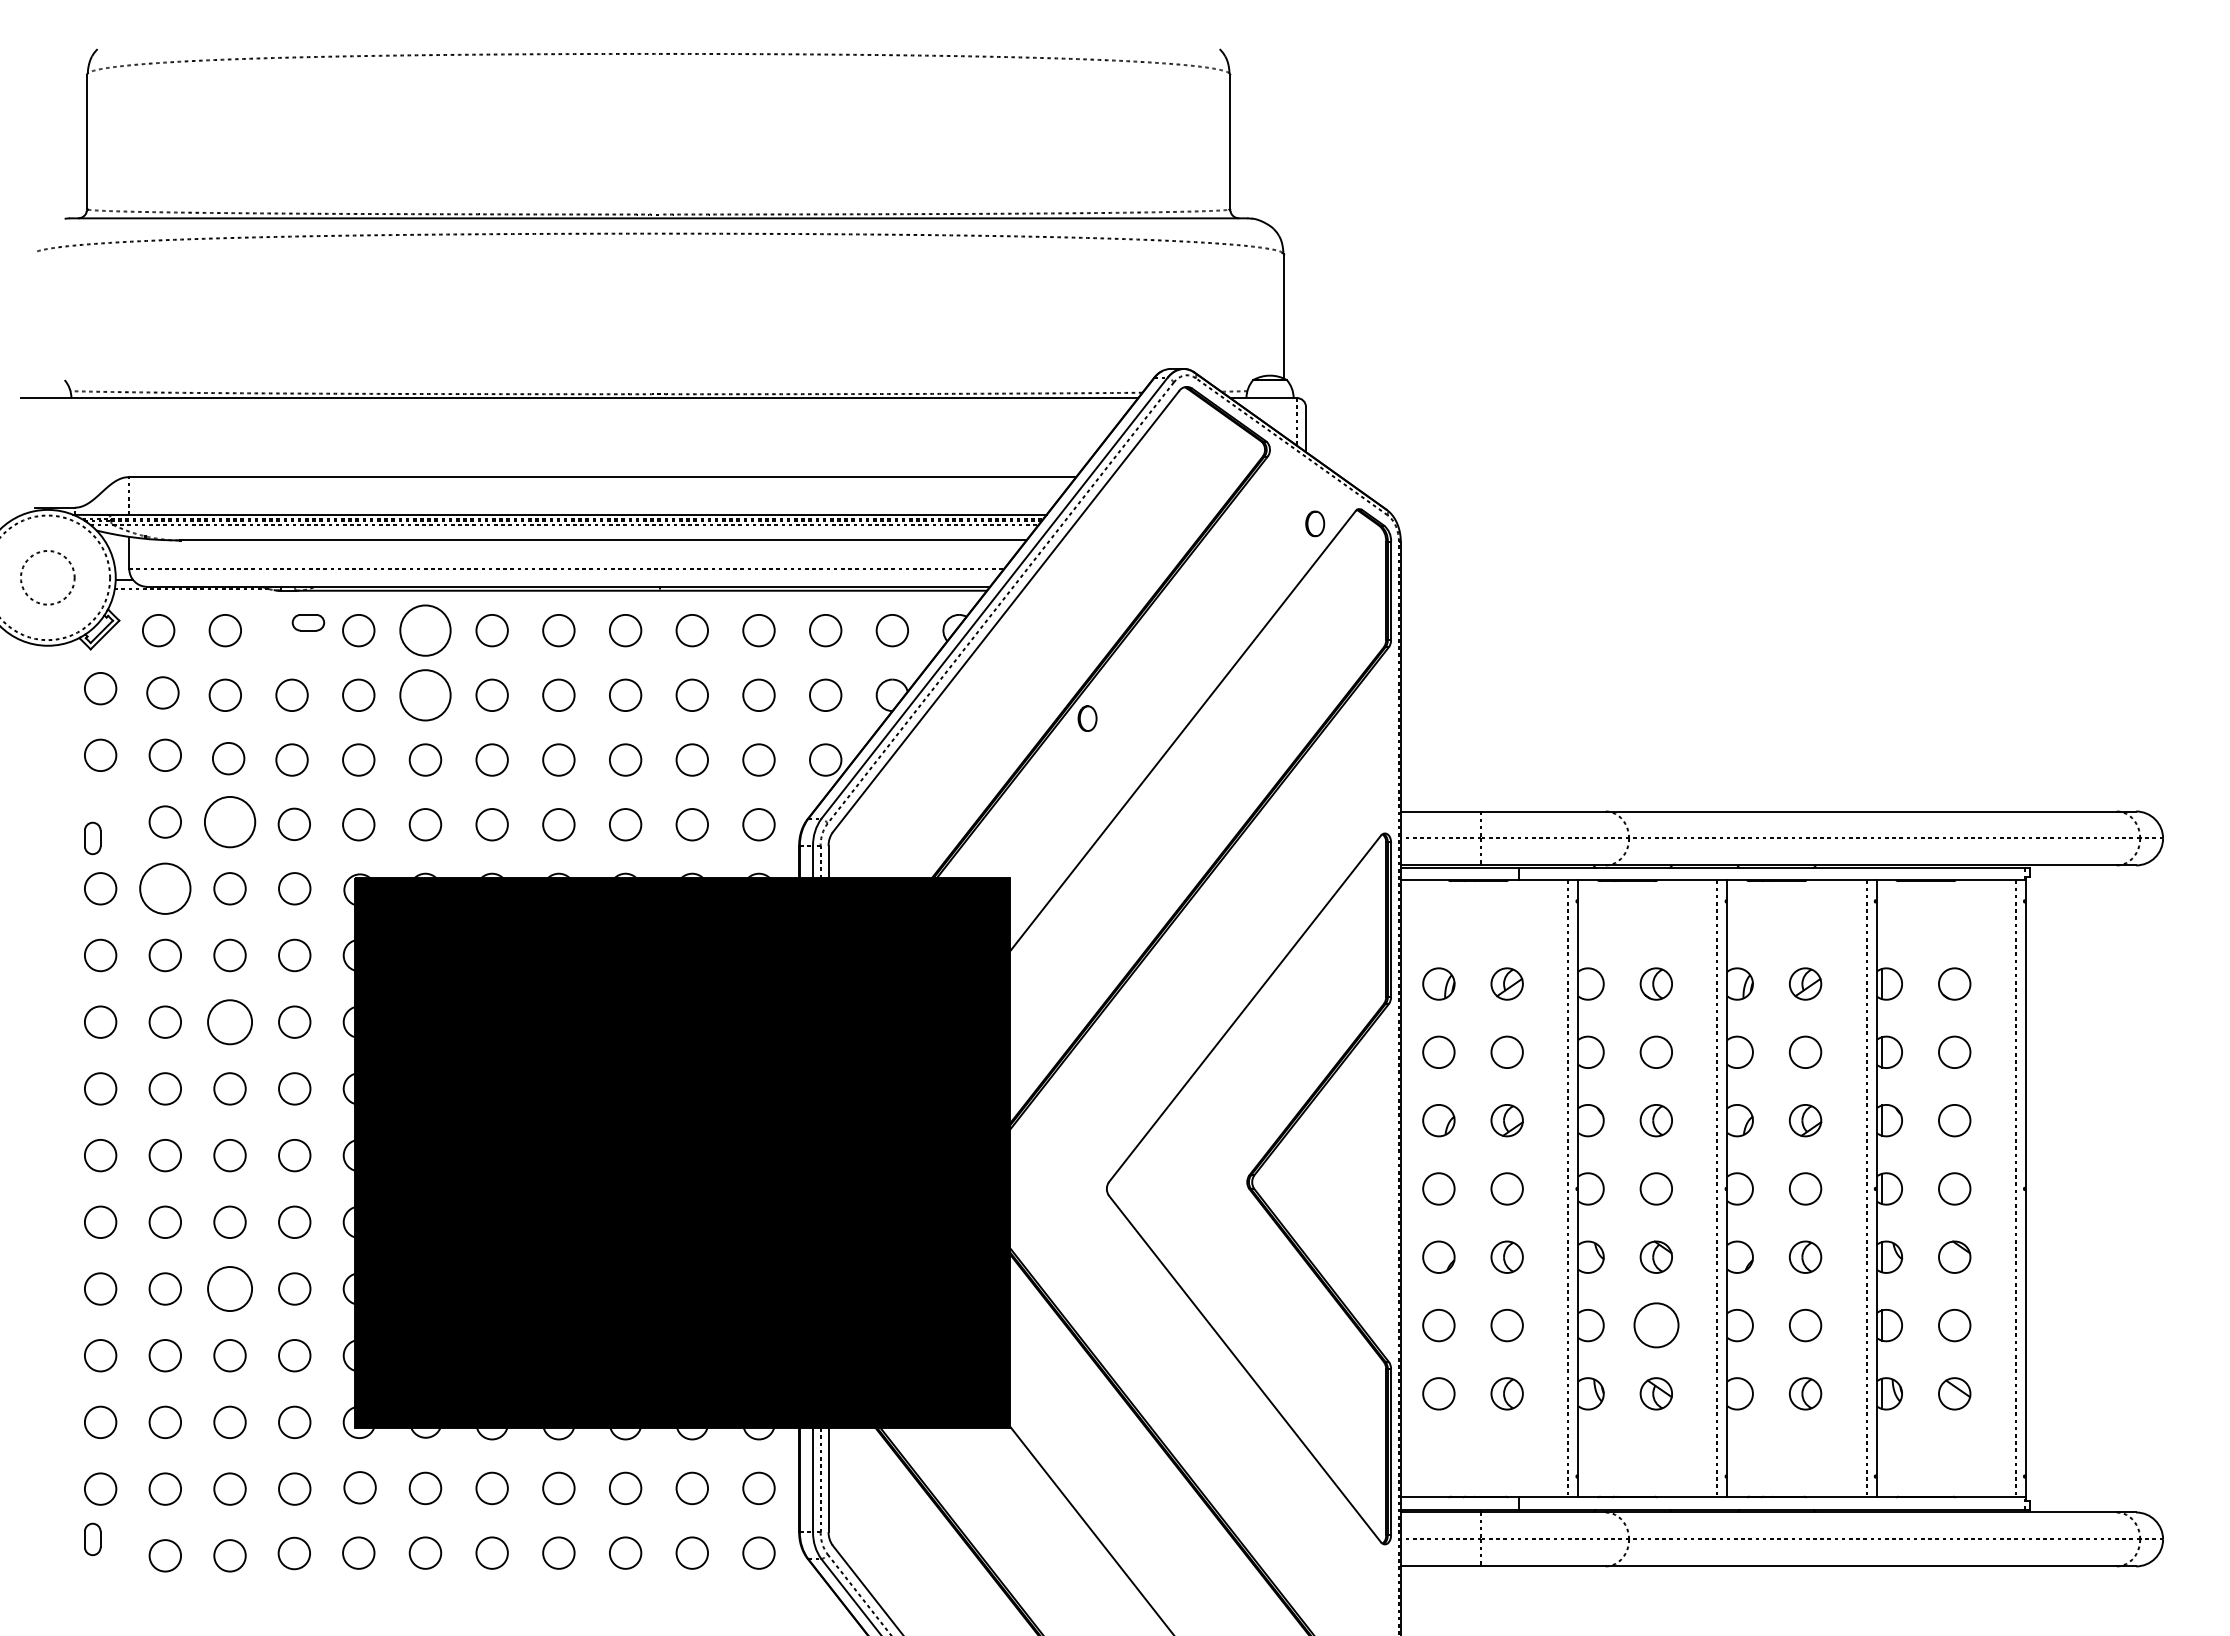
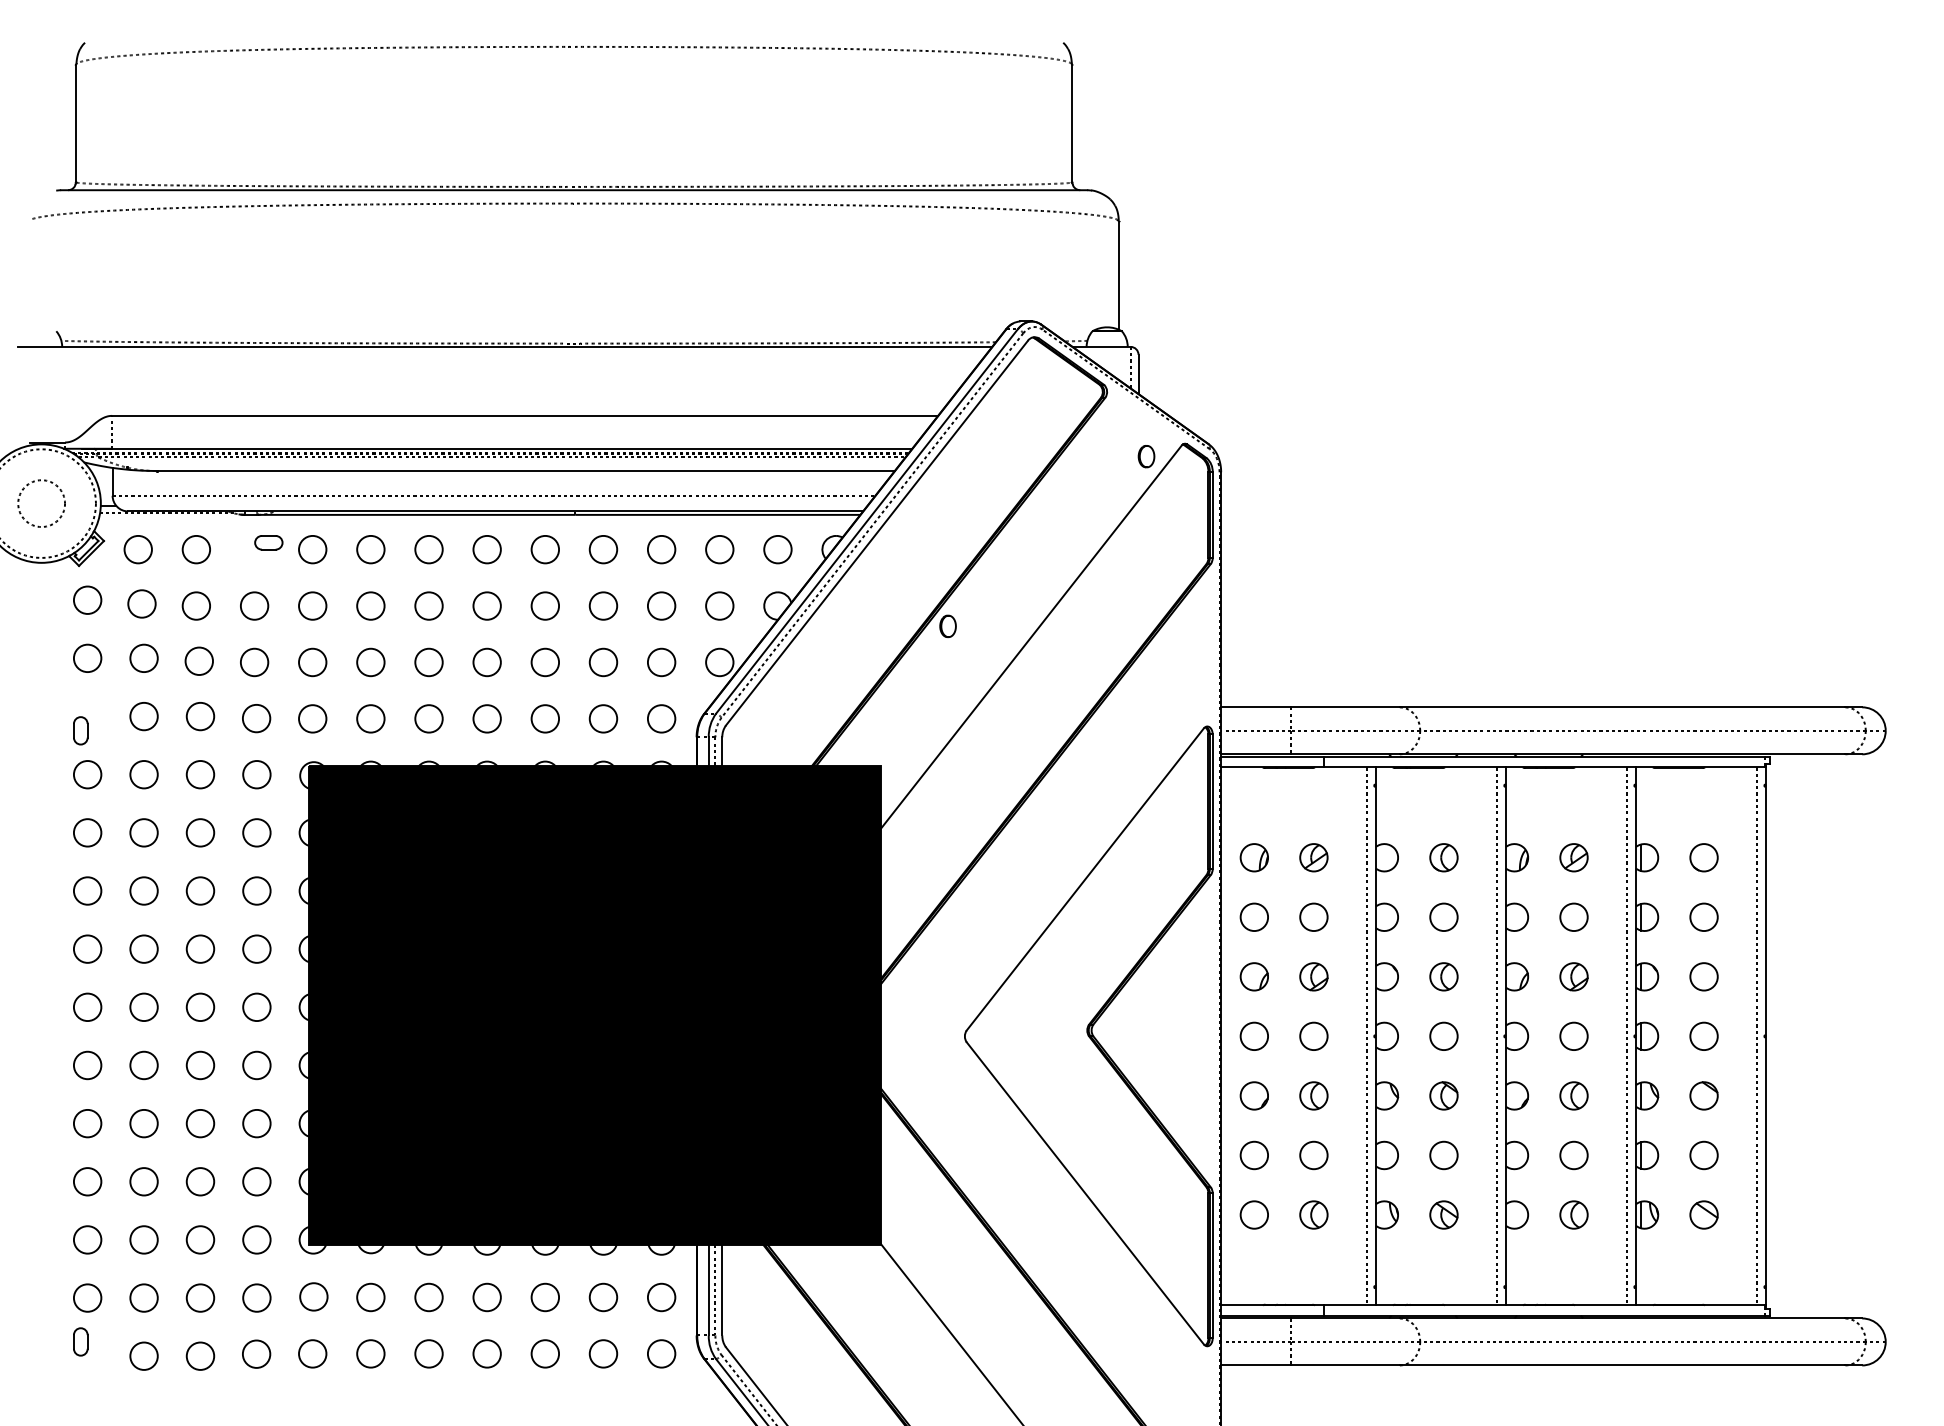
circle: (425, 630) -> (370, 549), size x0.62
circle: (425, 695) -> (370, 606), size x0.62
circle: (229, 821) -> (200, 716), size x0.62
circle: (165, 888) -> (144, 774), size x0.62
circle: (229, 1021) -> (200, 890), size x0.71
circle: (229, 1288) -> (200, 1123), size x0.71
circle: (1655, 1325) -> (1443, 1155), size x0.71

